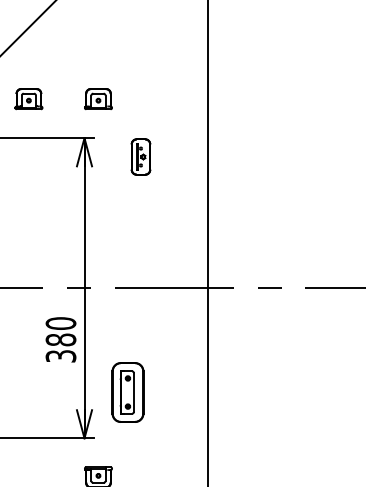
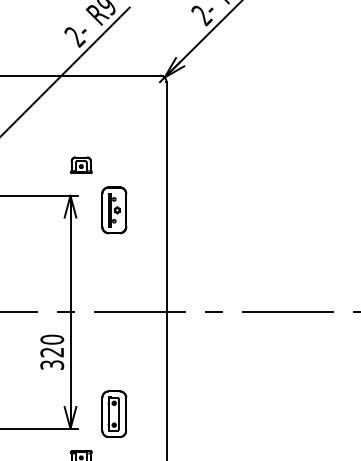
part: (29, 99) -> (27, 165), removed
part: (141, 157) -> (114, 210), size x1.67
text: (61, 340) -> (52, 352), 380 -> 320
part: (128, 391) -> (114, 413), moved

